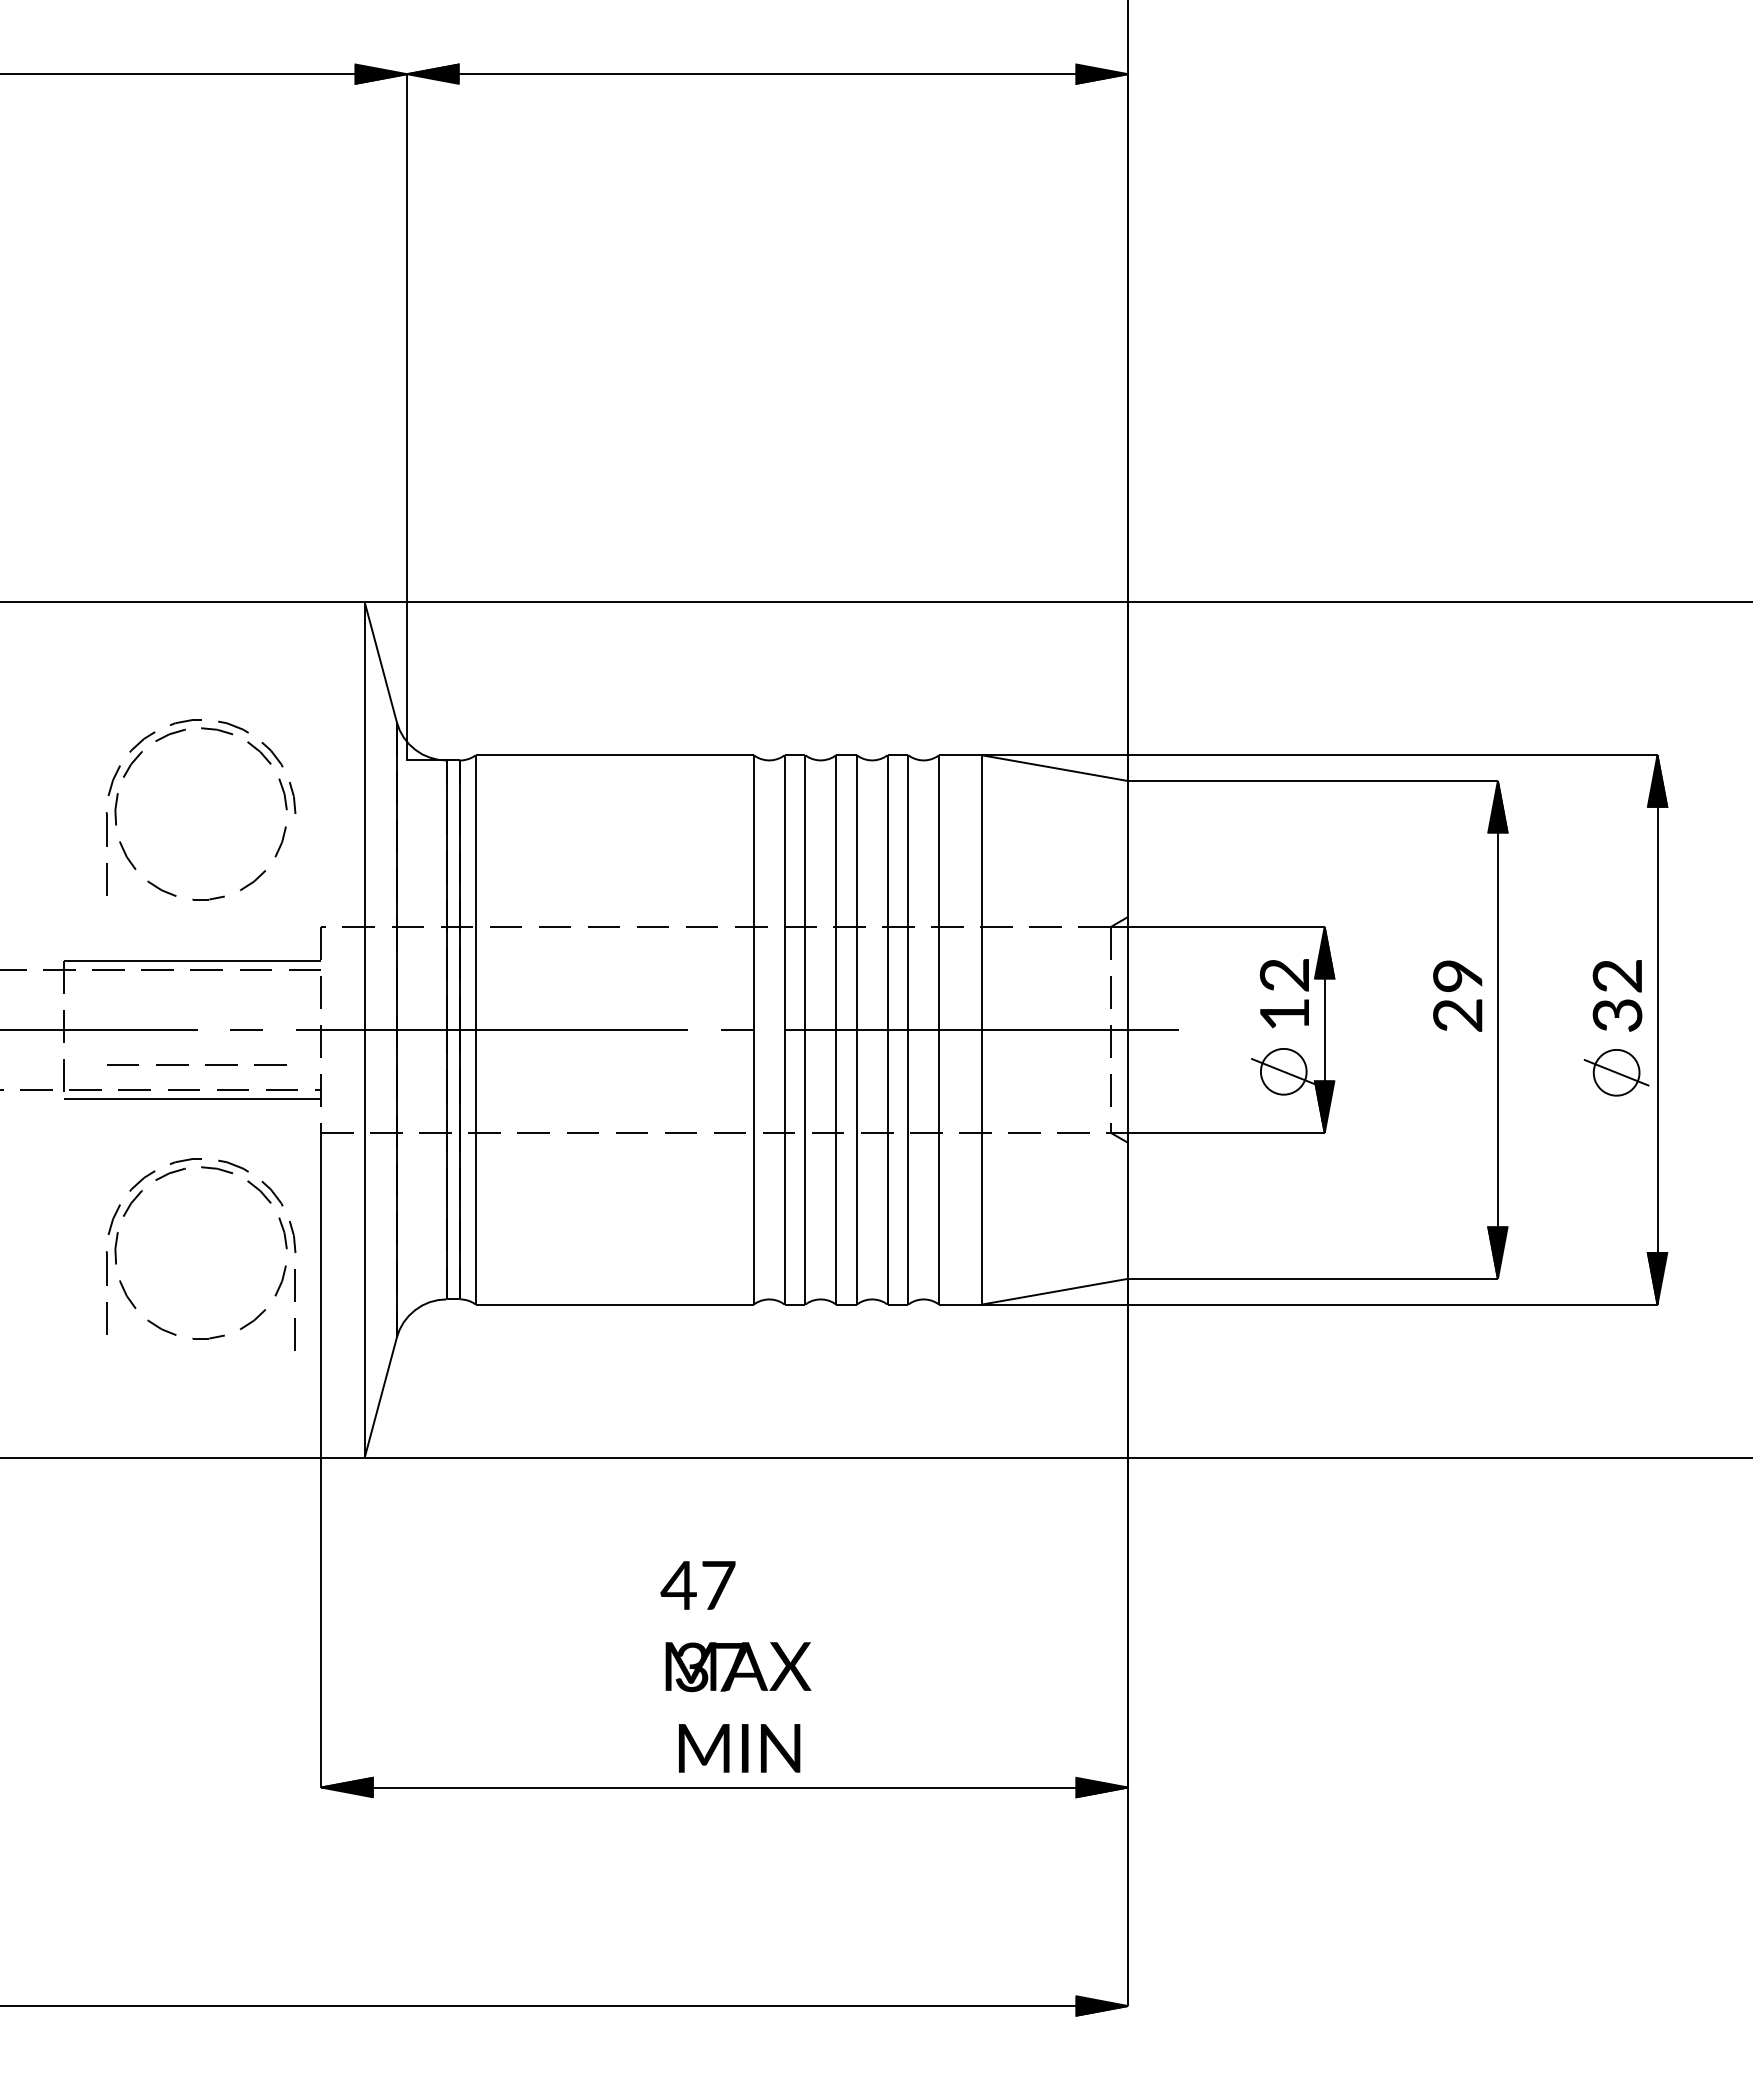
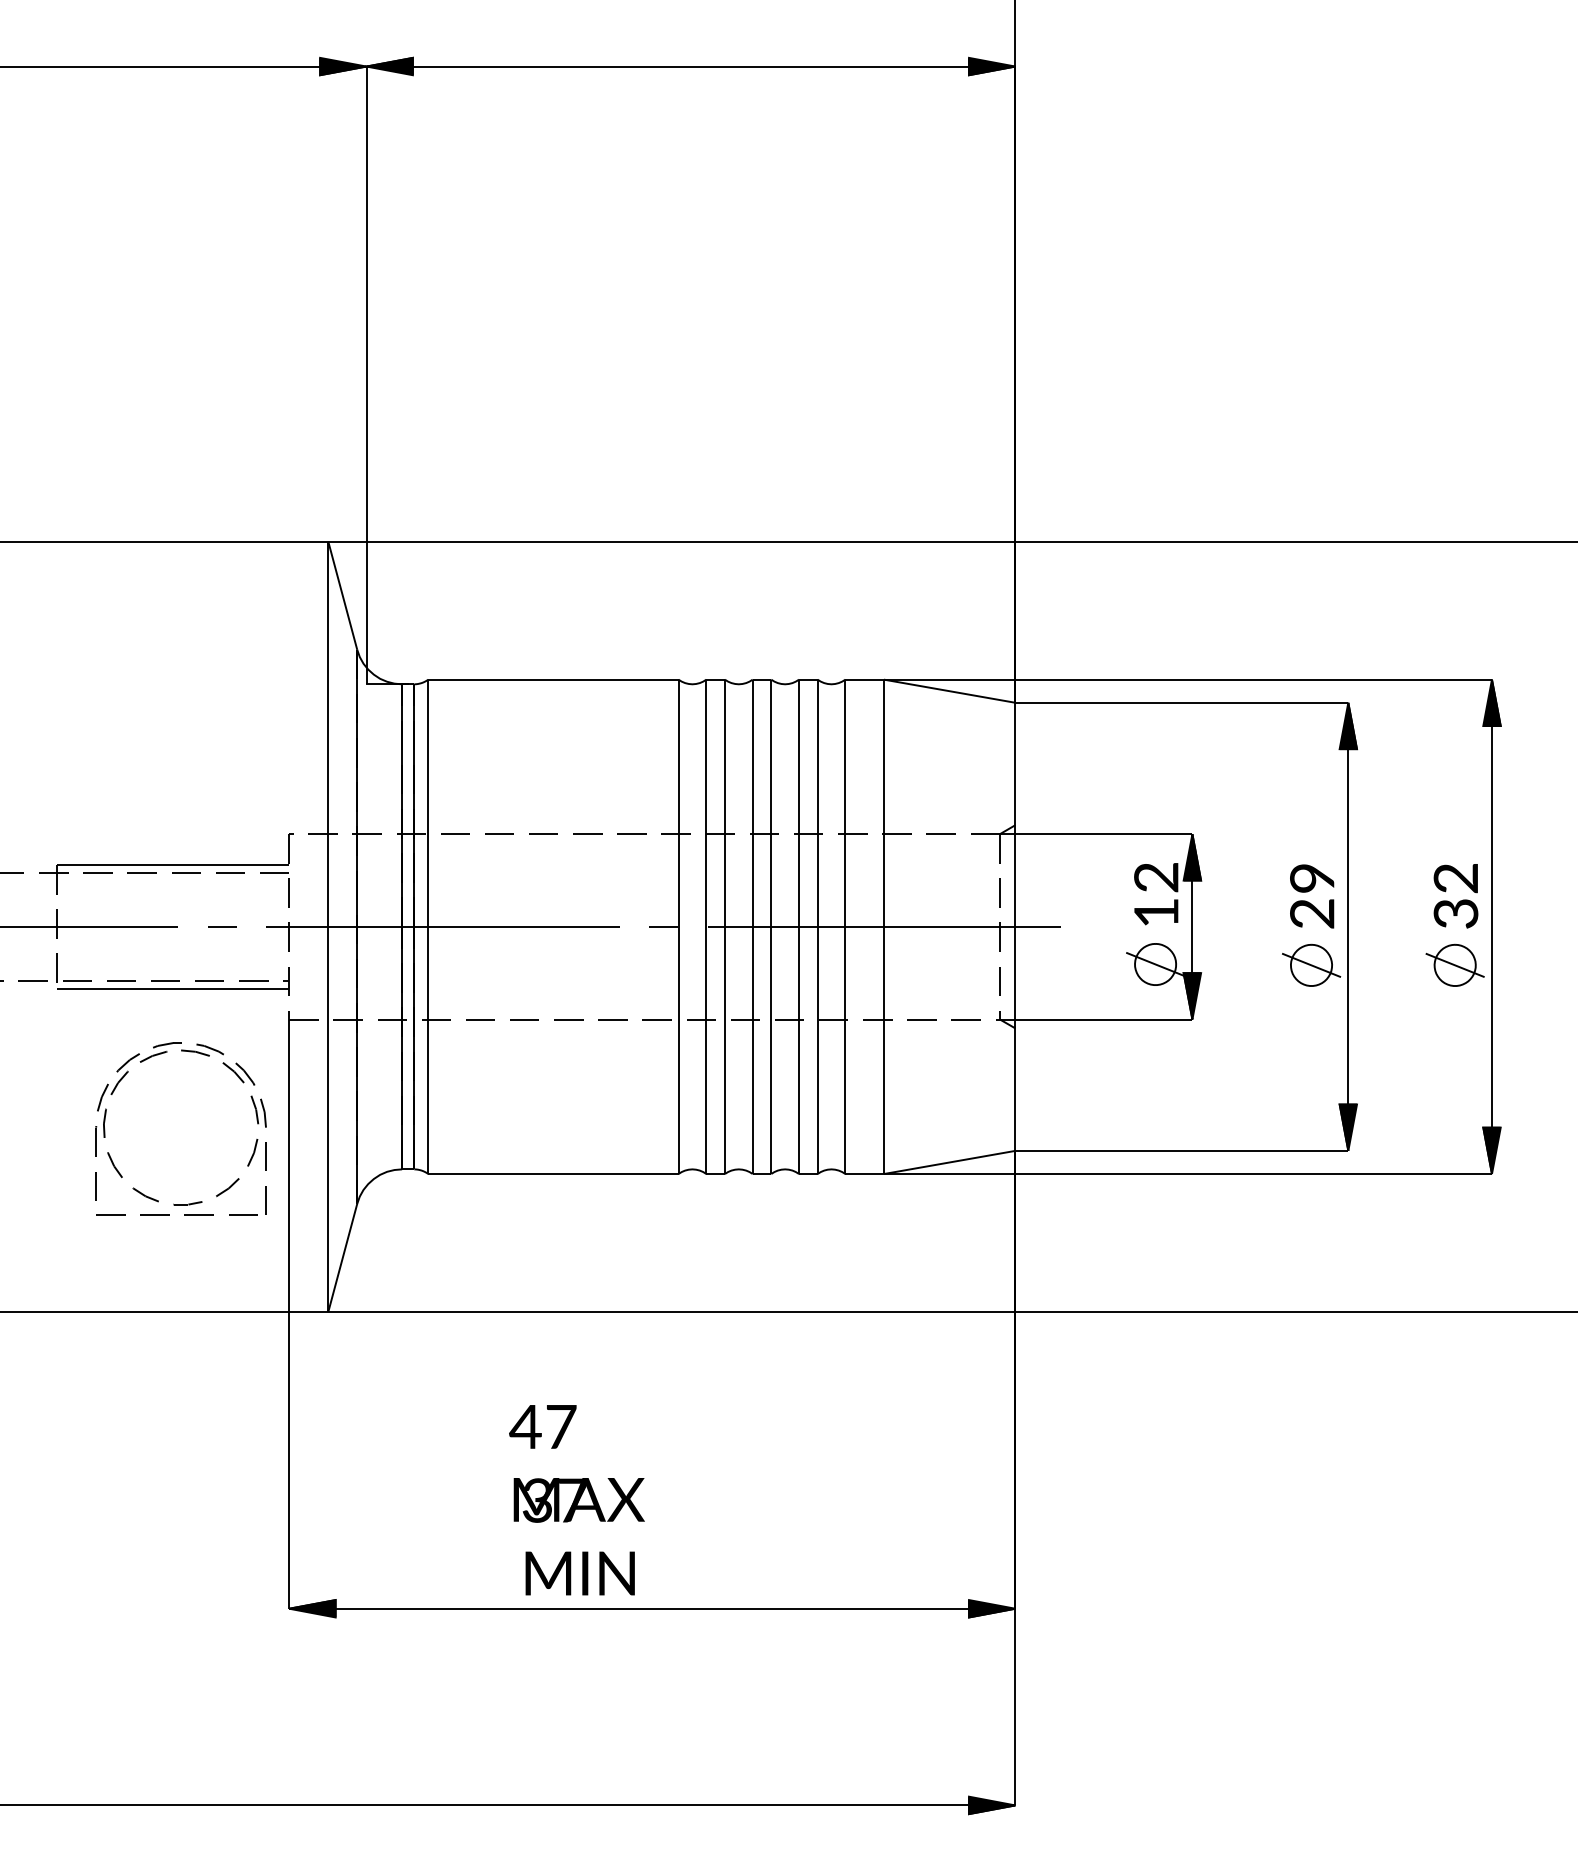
part: (176, 733) -> (158, 660), removed
line: (188, 1064) -> (169, 1215), moved
part: (1456, 1072) -> (1311, 965), added
text: (735, 1666) -> (576, 1499), moved

